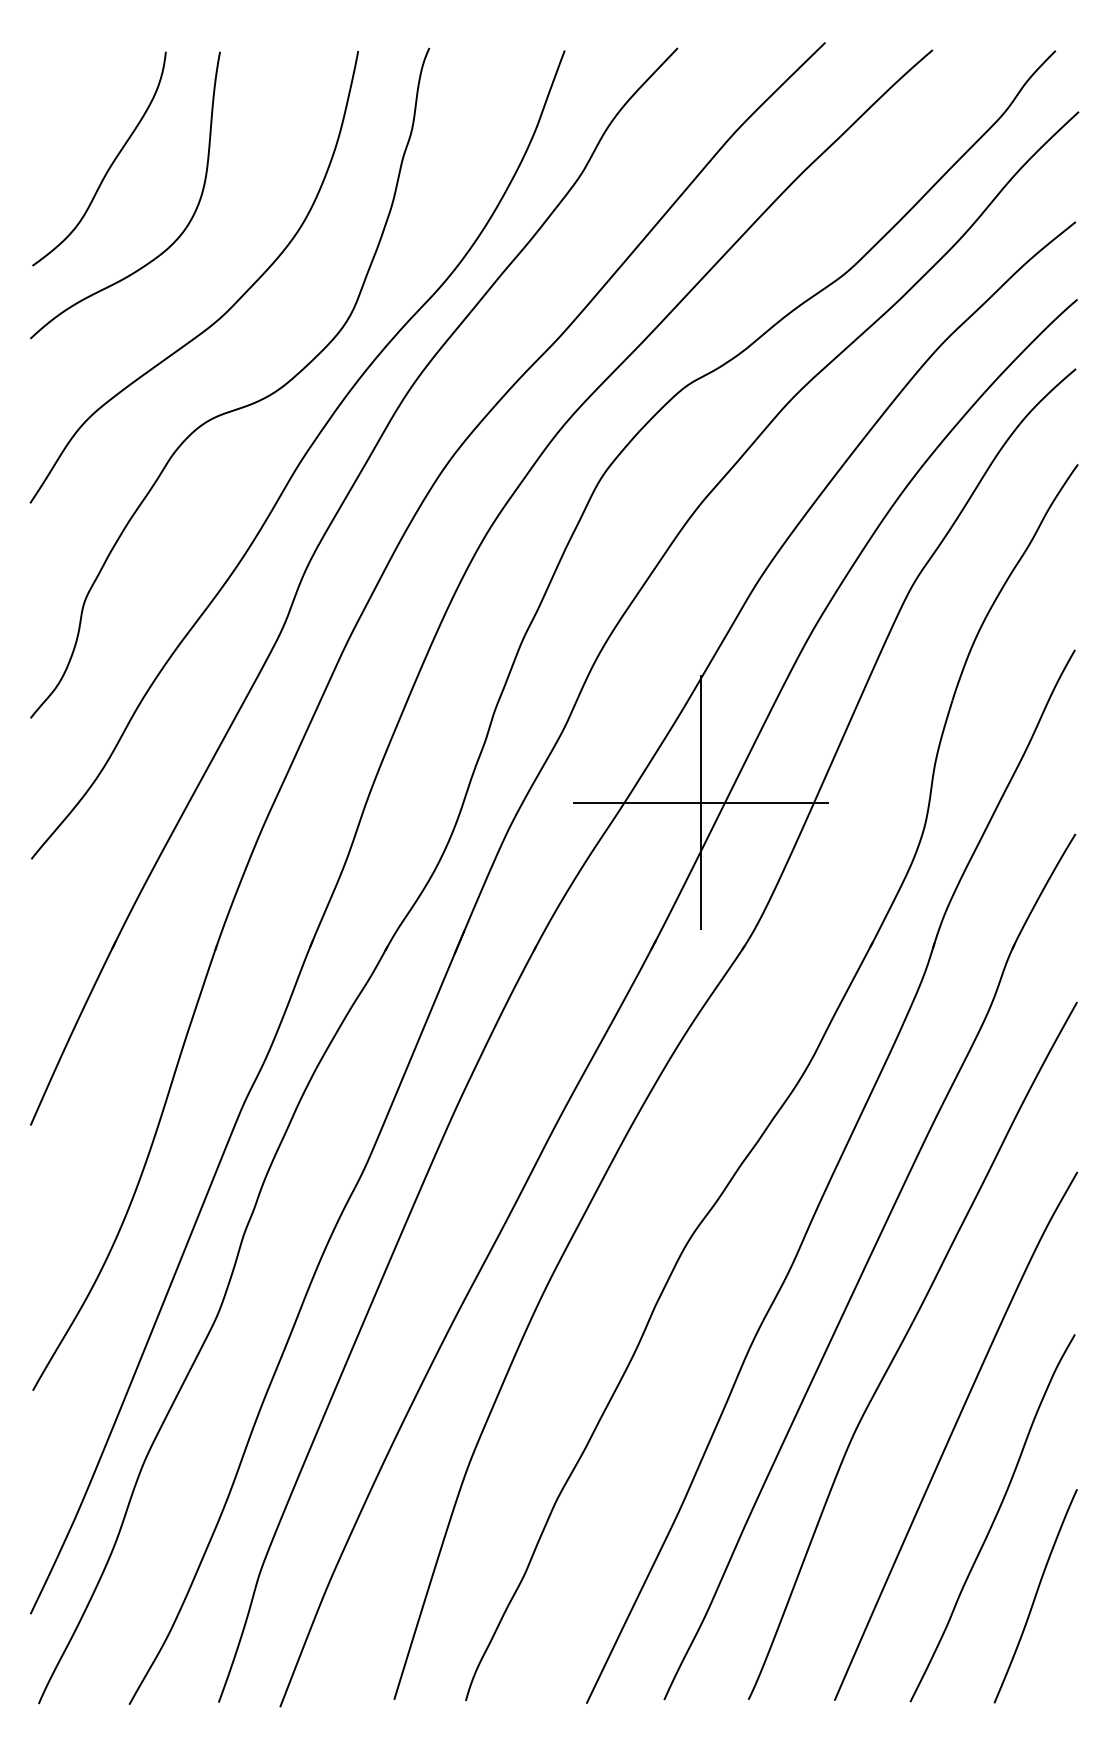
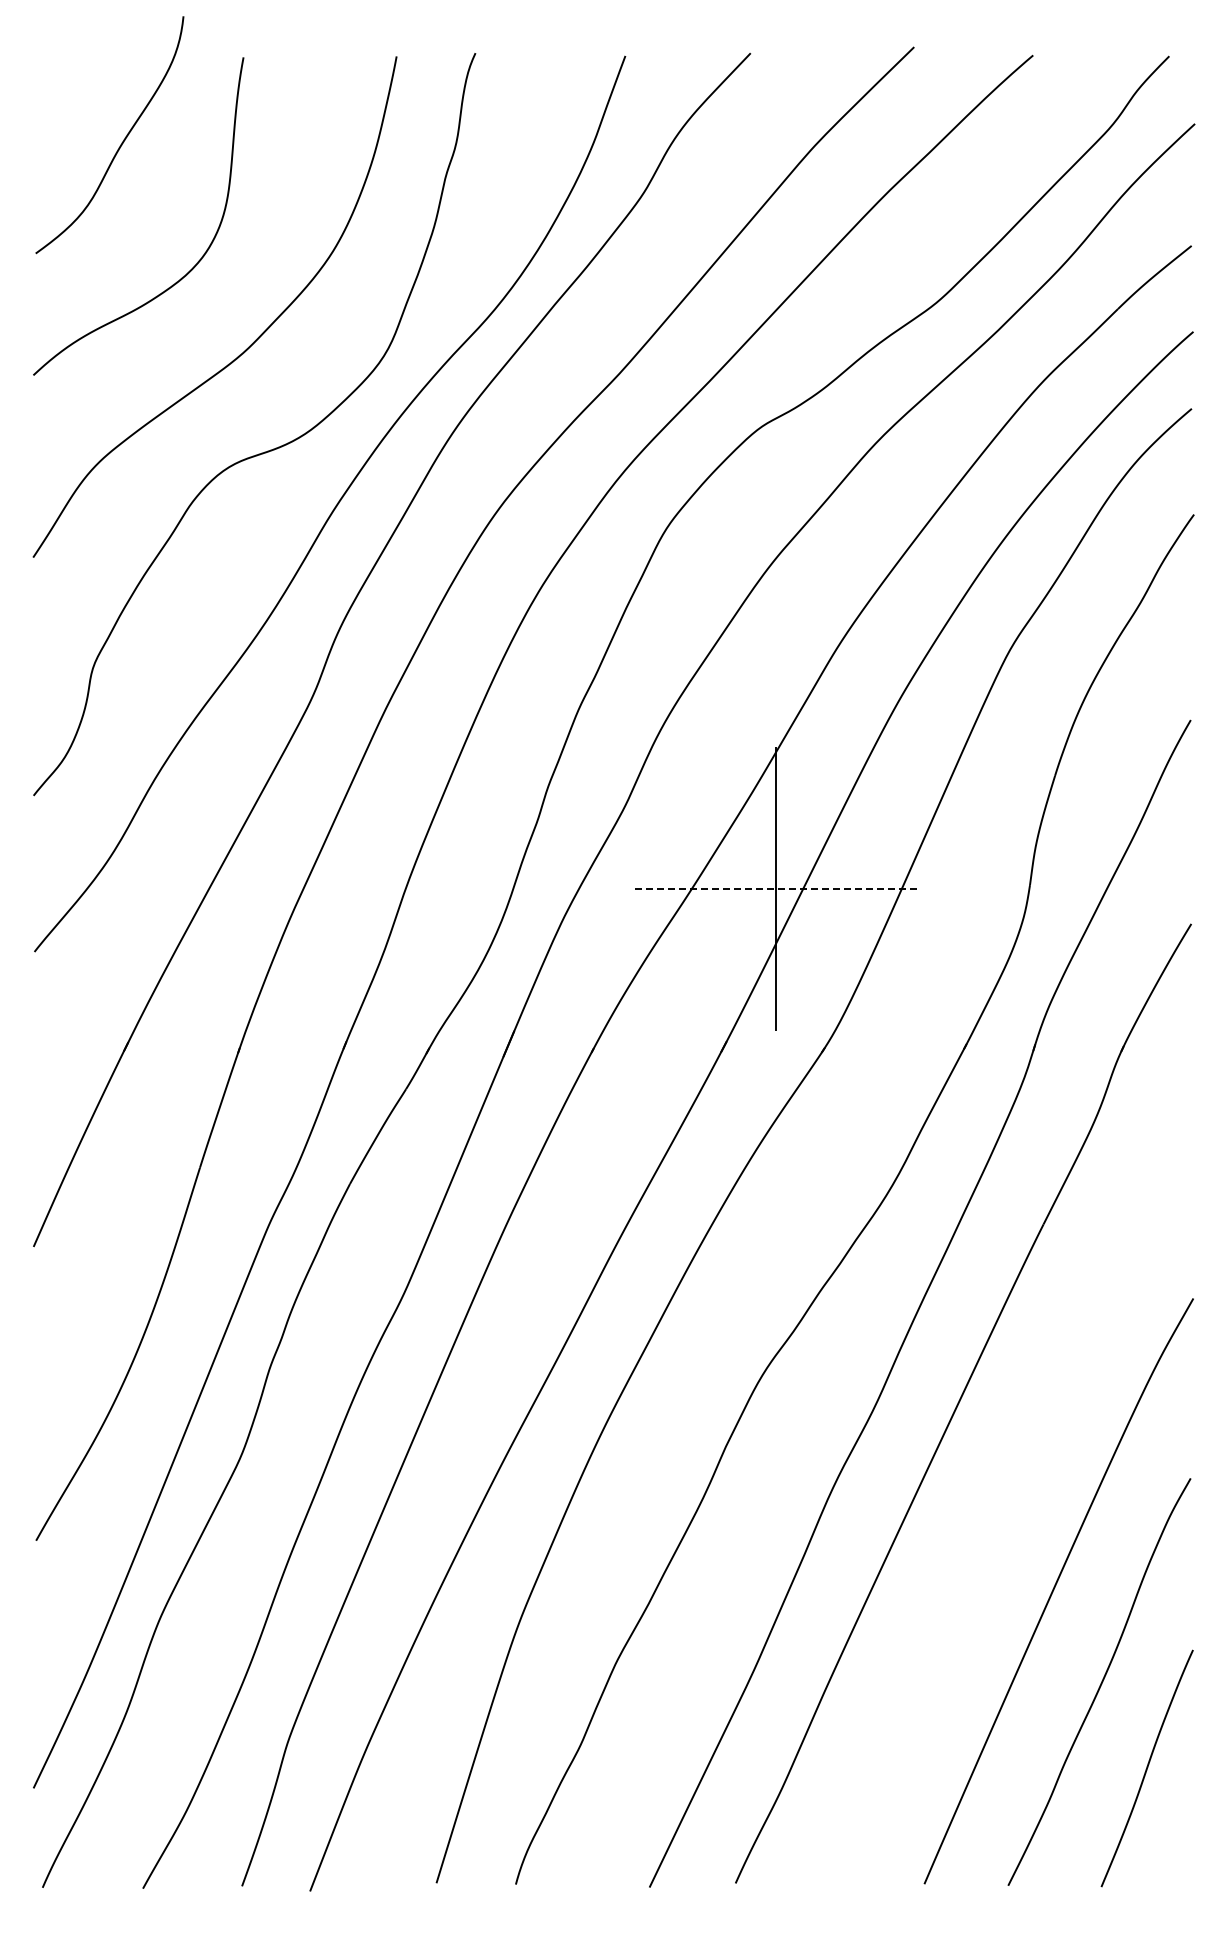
curve: (109, 165) -> (121, 142), moved
line: (701, 802) -> (776, 889), solid -> dashed
part: (902, 1344) -> (999, 1489), removed

